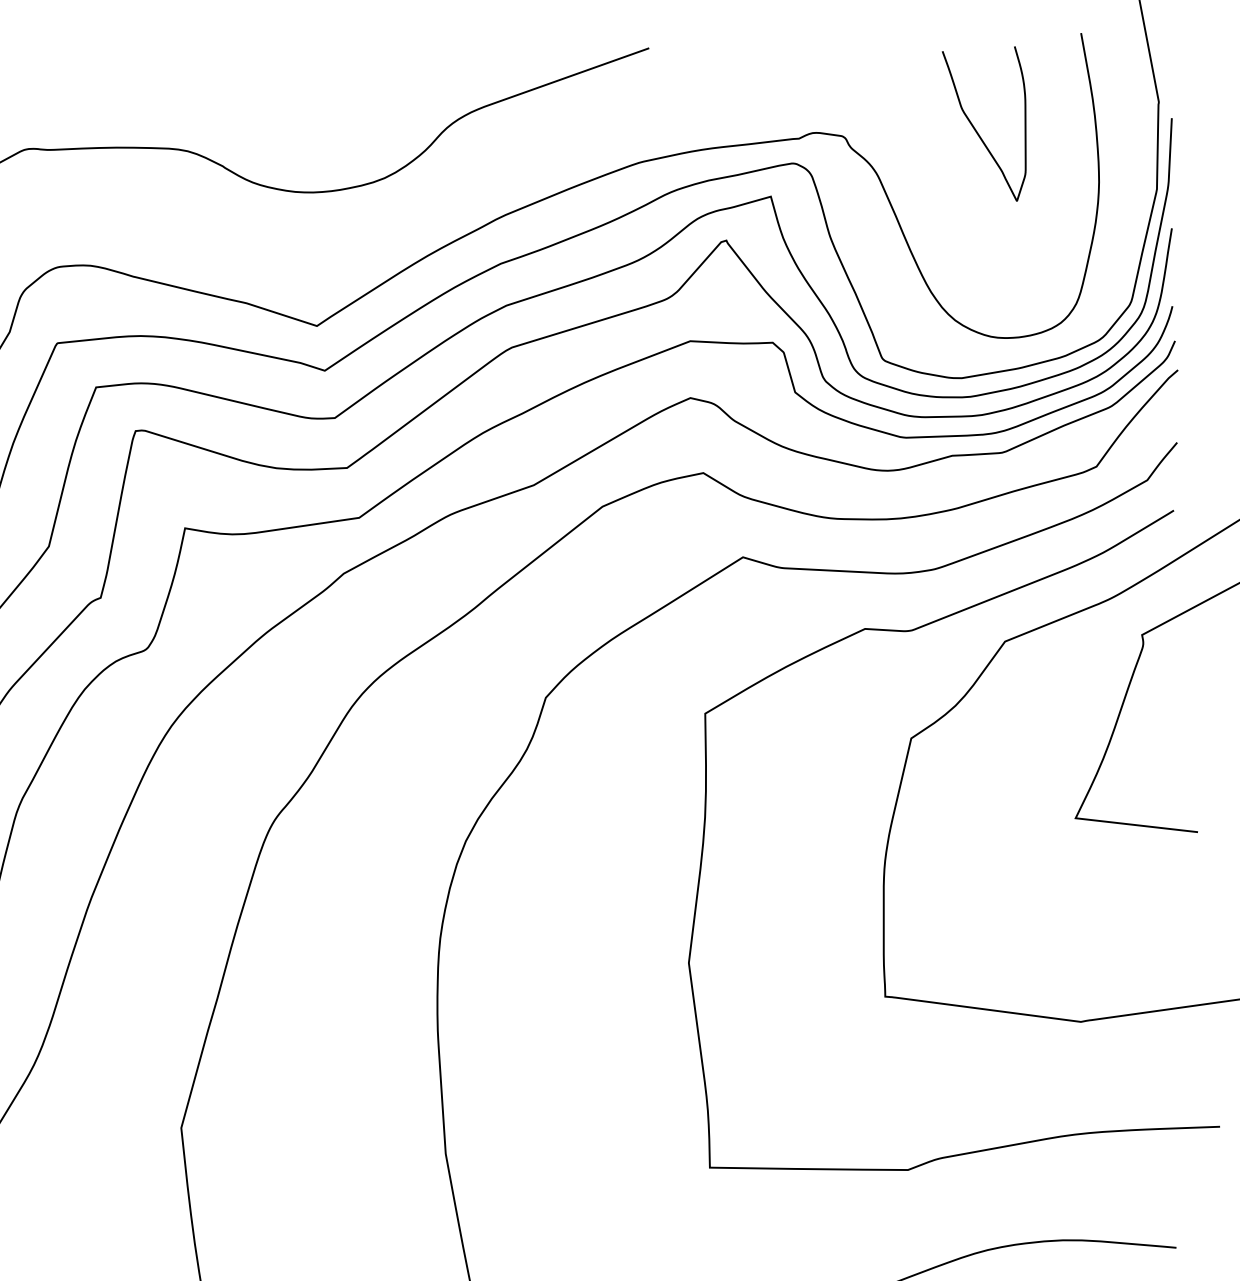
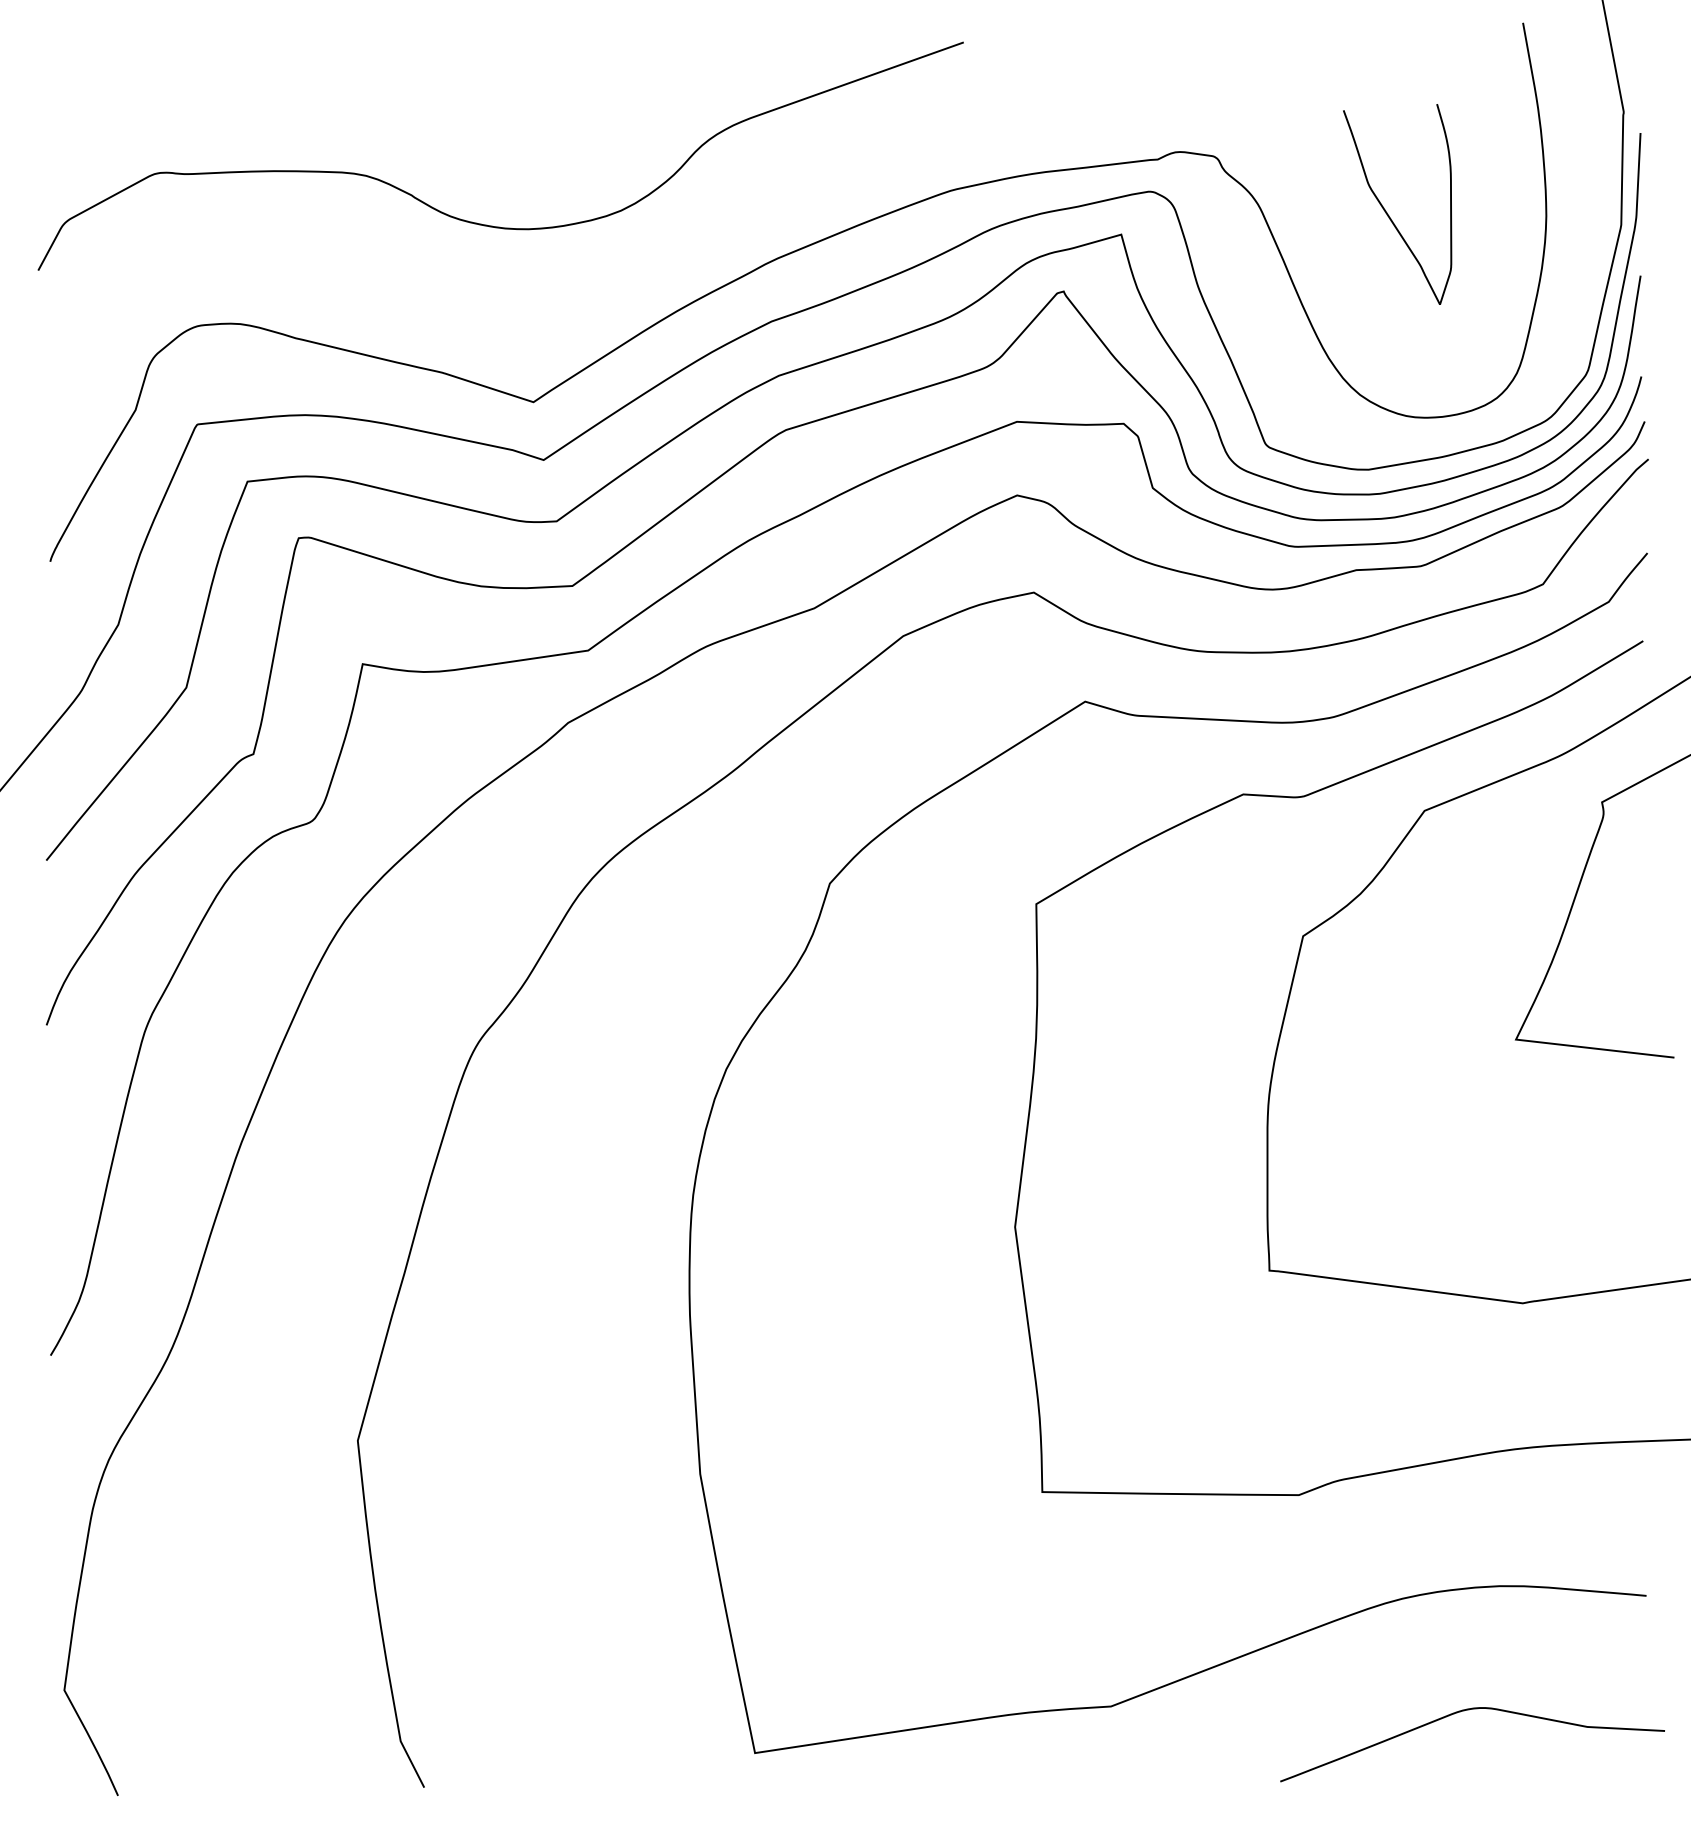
curve: (976, 130) -> (1387, 212), moved

